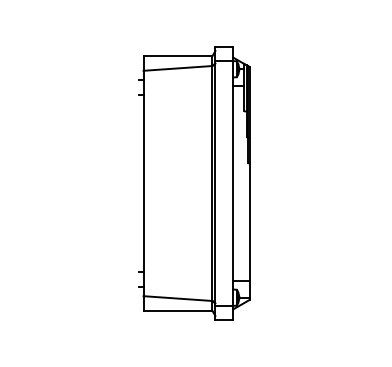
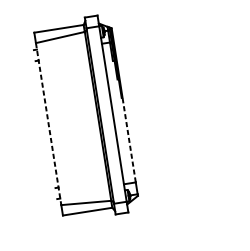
line: (143, 183) -> (48, 124), solid -> dashed
line: (249, 222) -> (129, 140), solid -> dashed

